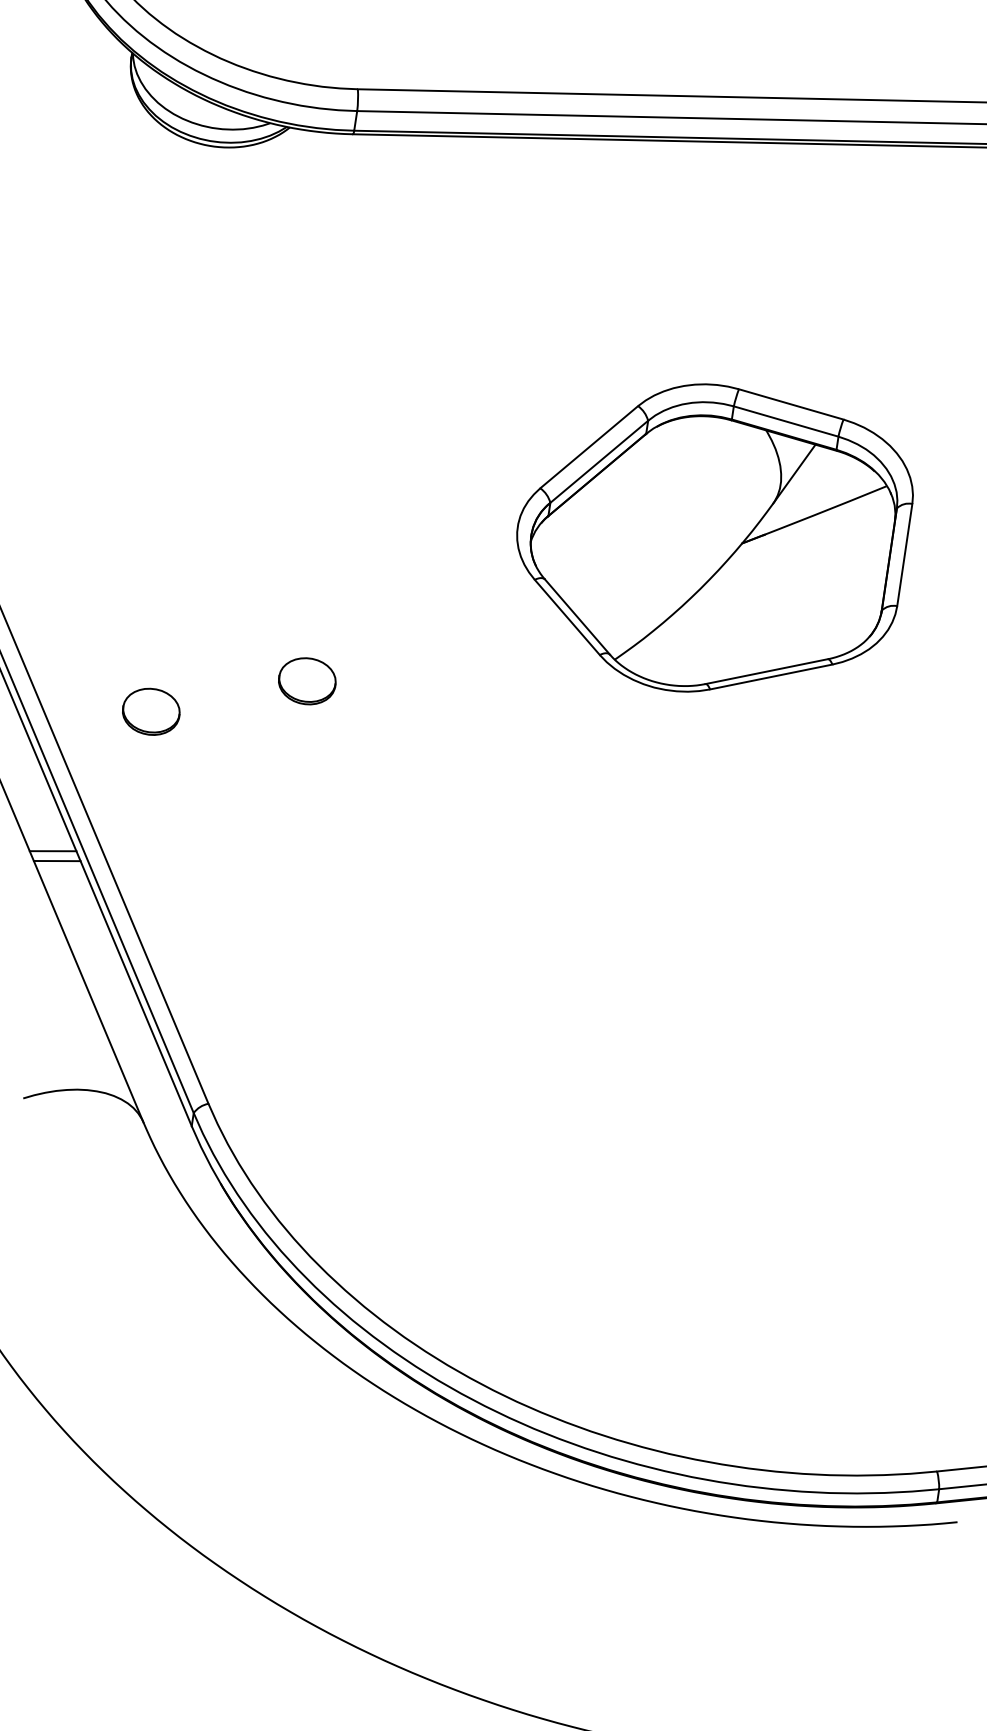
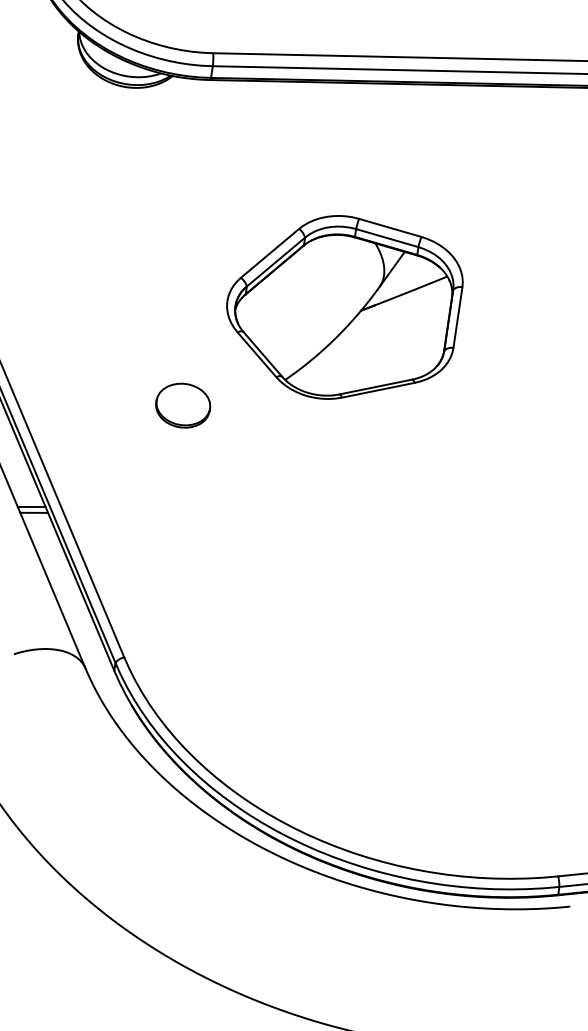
part: (714, 538) -> (344, 307), moved
part: (306, 680) -> (182, 405), size x1.6
part: (150, 711) -> (89, 423), removed

